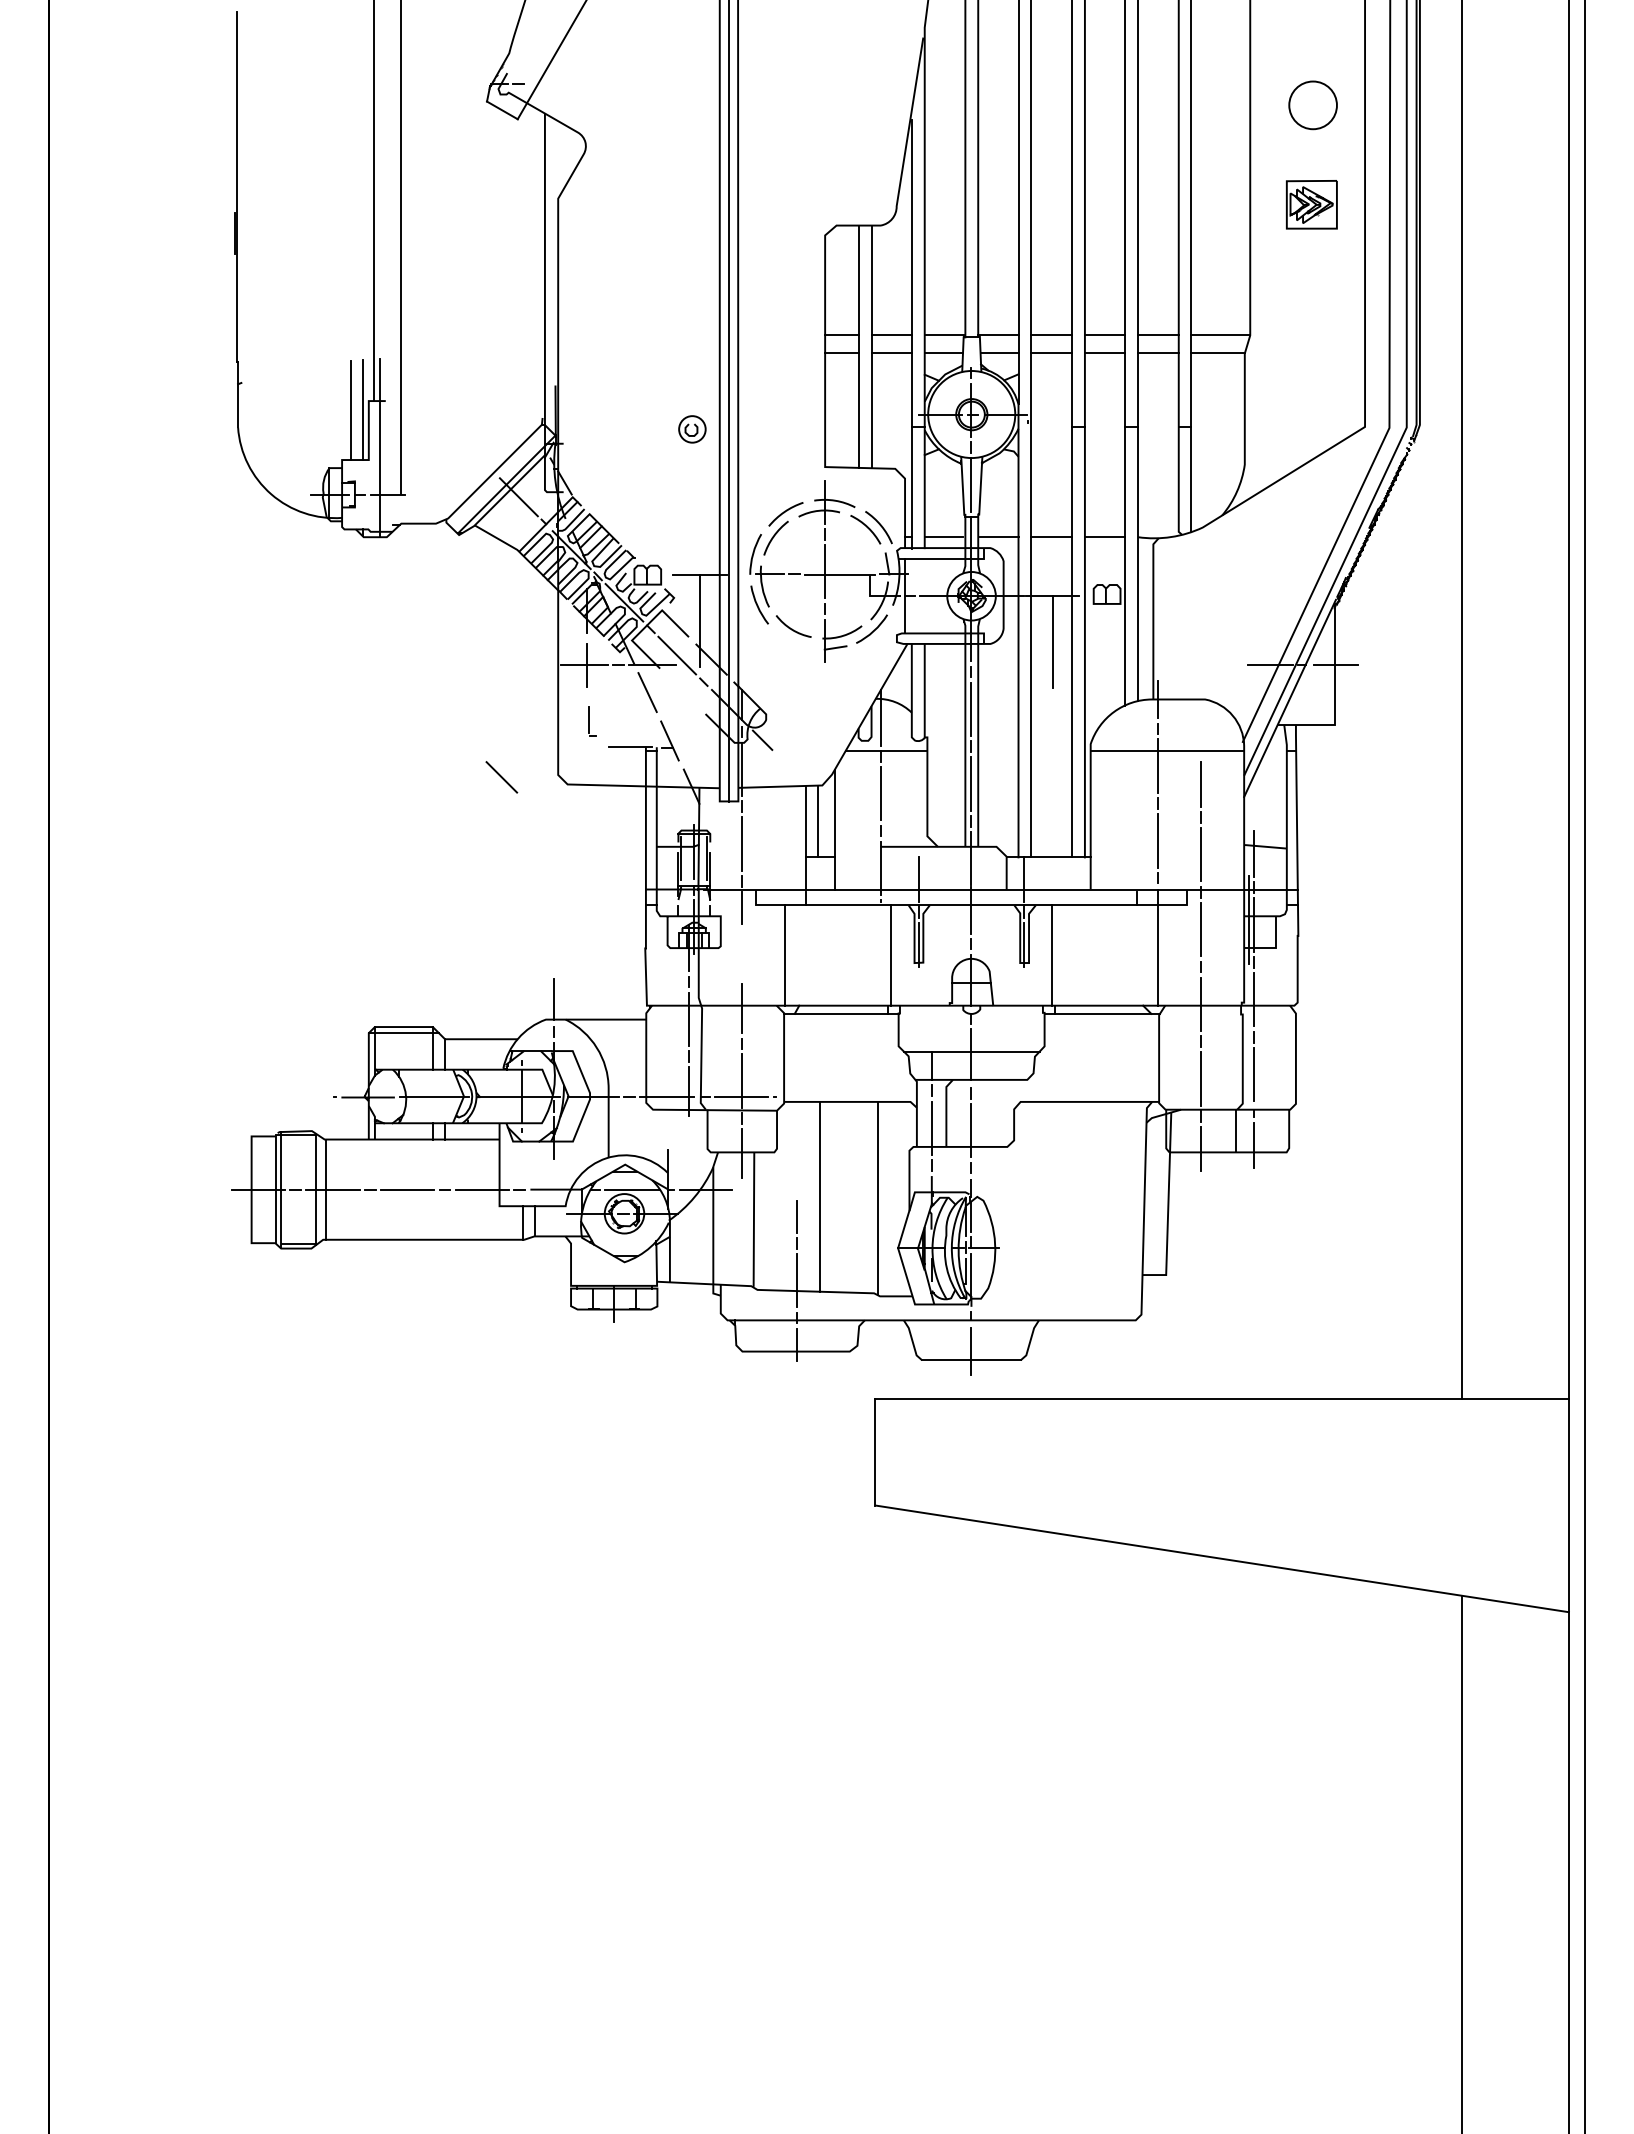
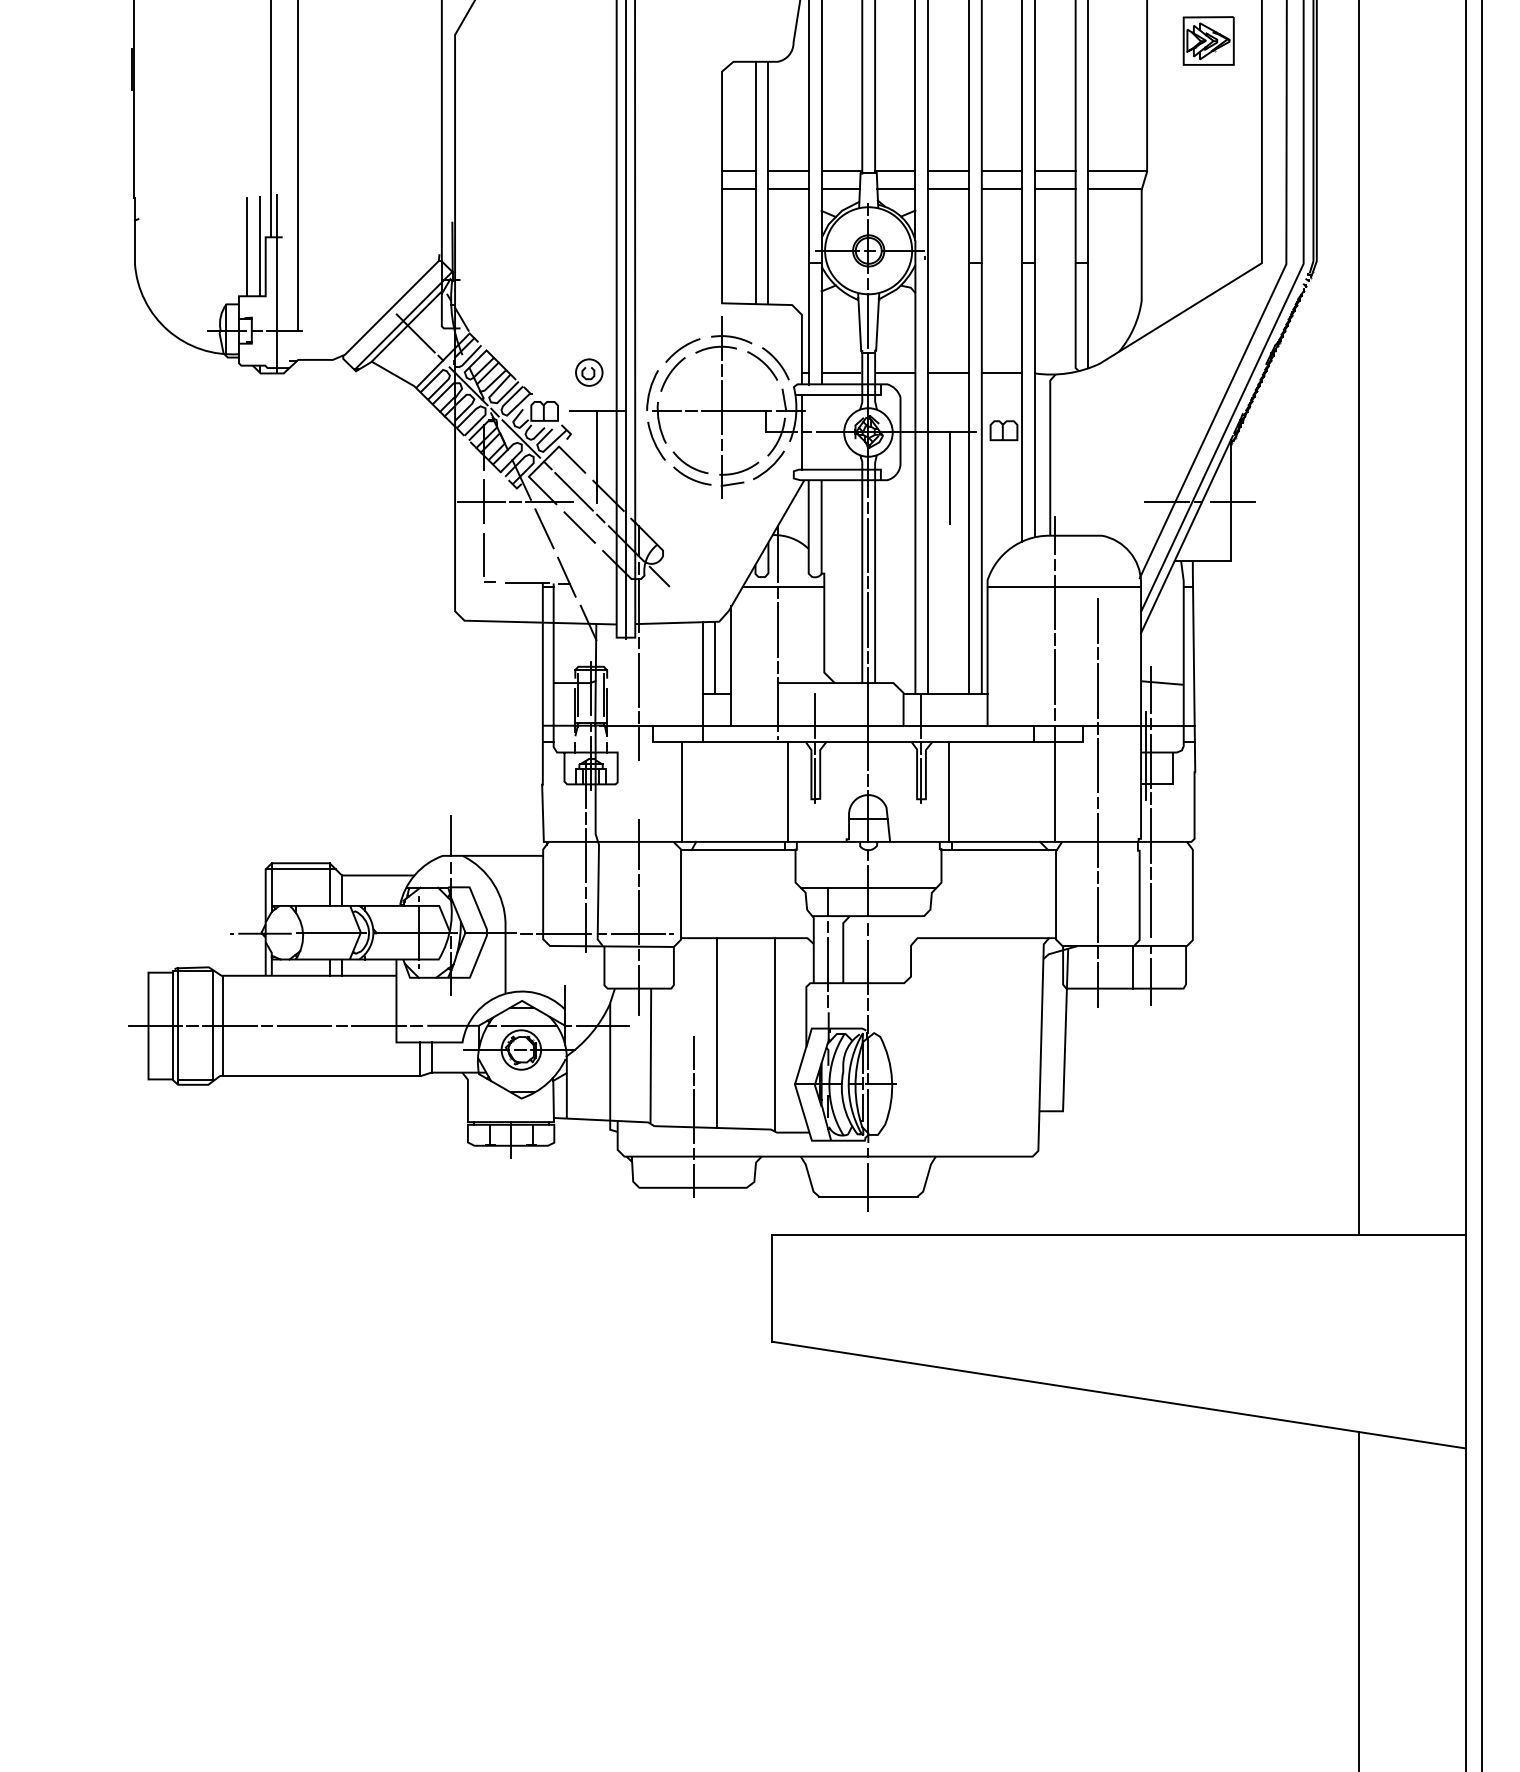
part: (692, 429) -> (589, 372), moved
curve: (794, 641) -> (691, 477), added
part: (592, 721) -> (489, 557), size x1.67
line: (501, 777) -> (579, 527), moved

